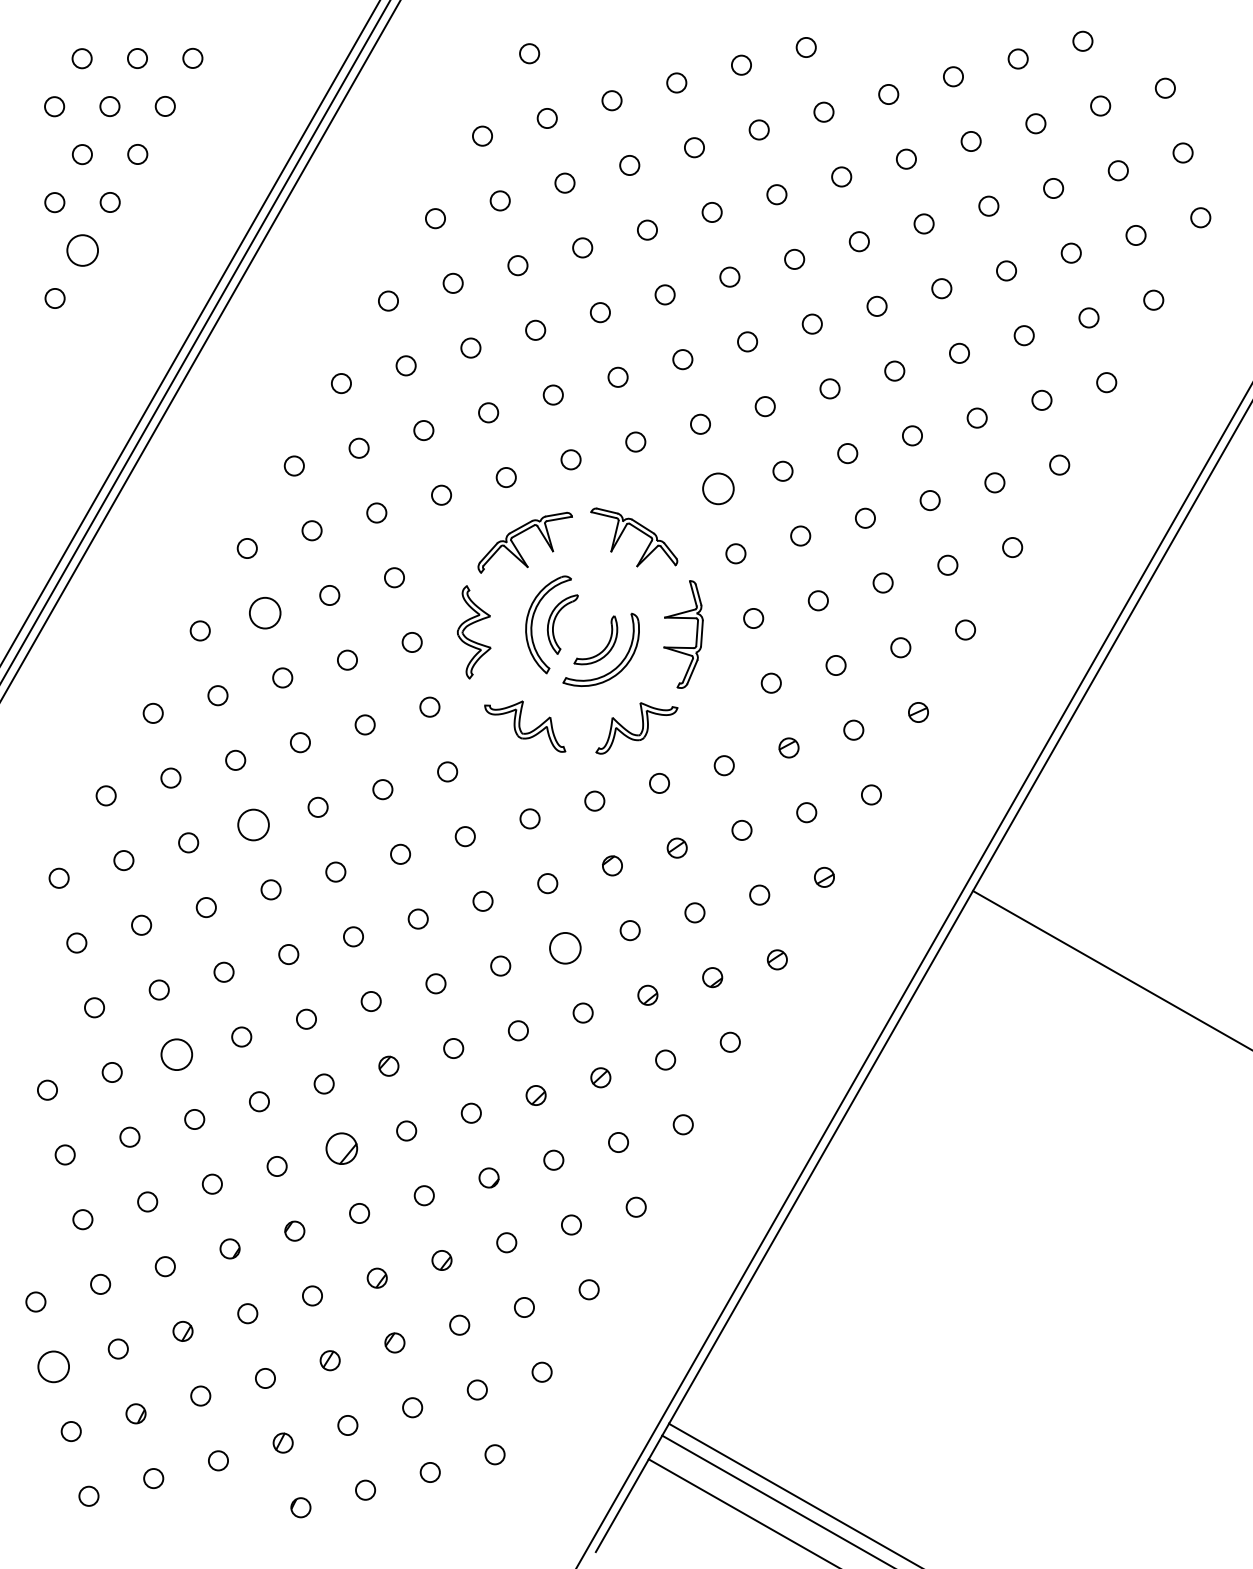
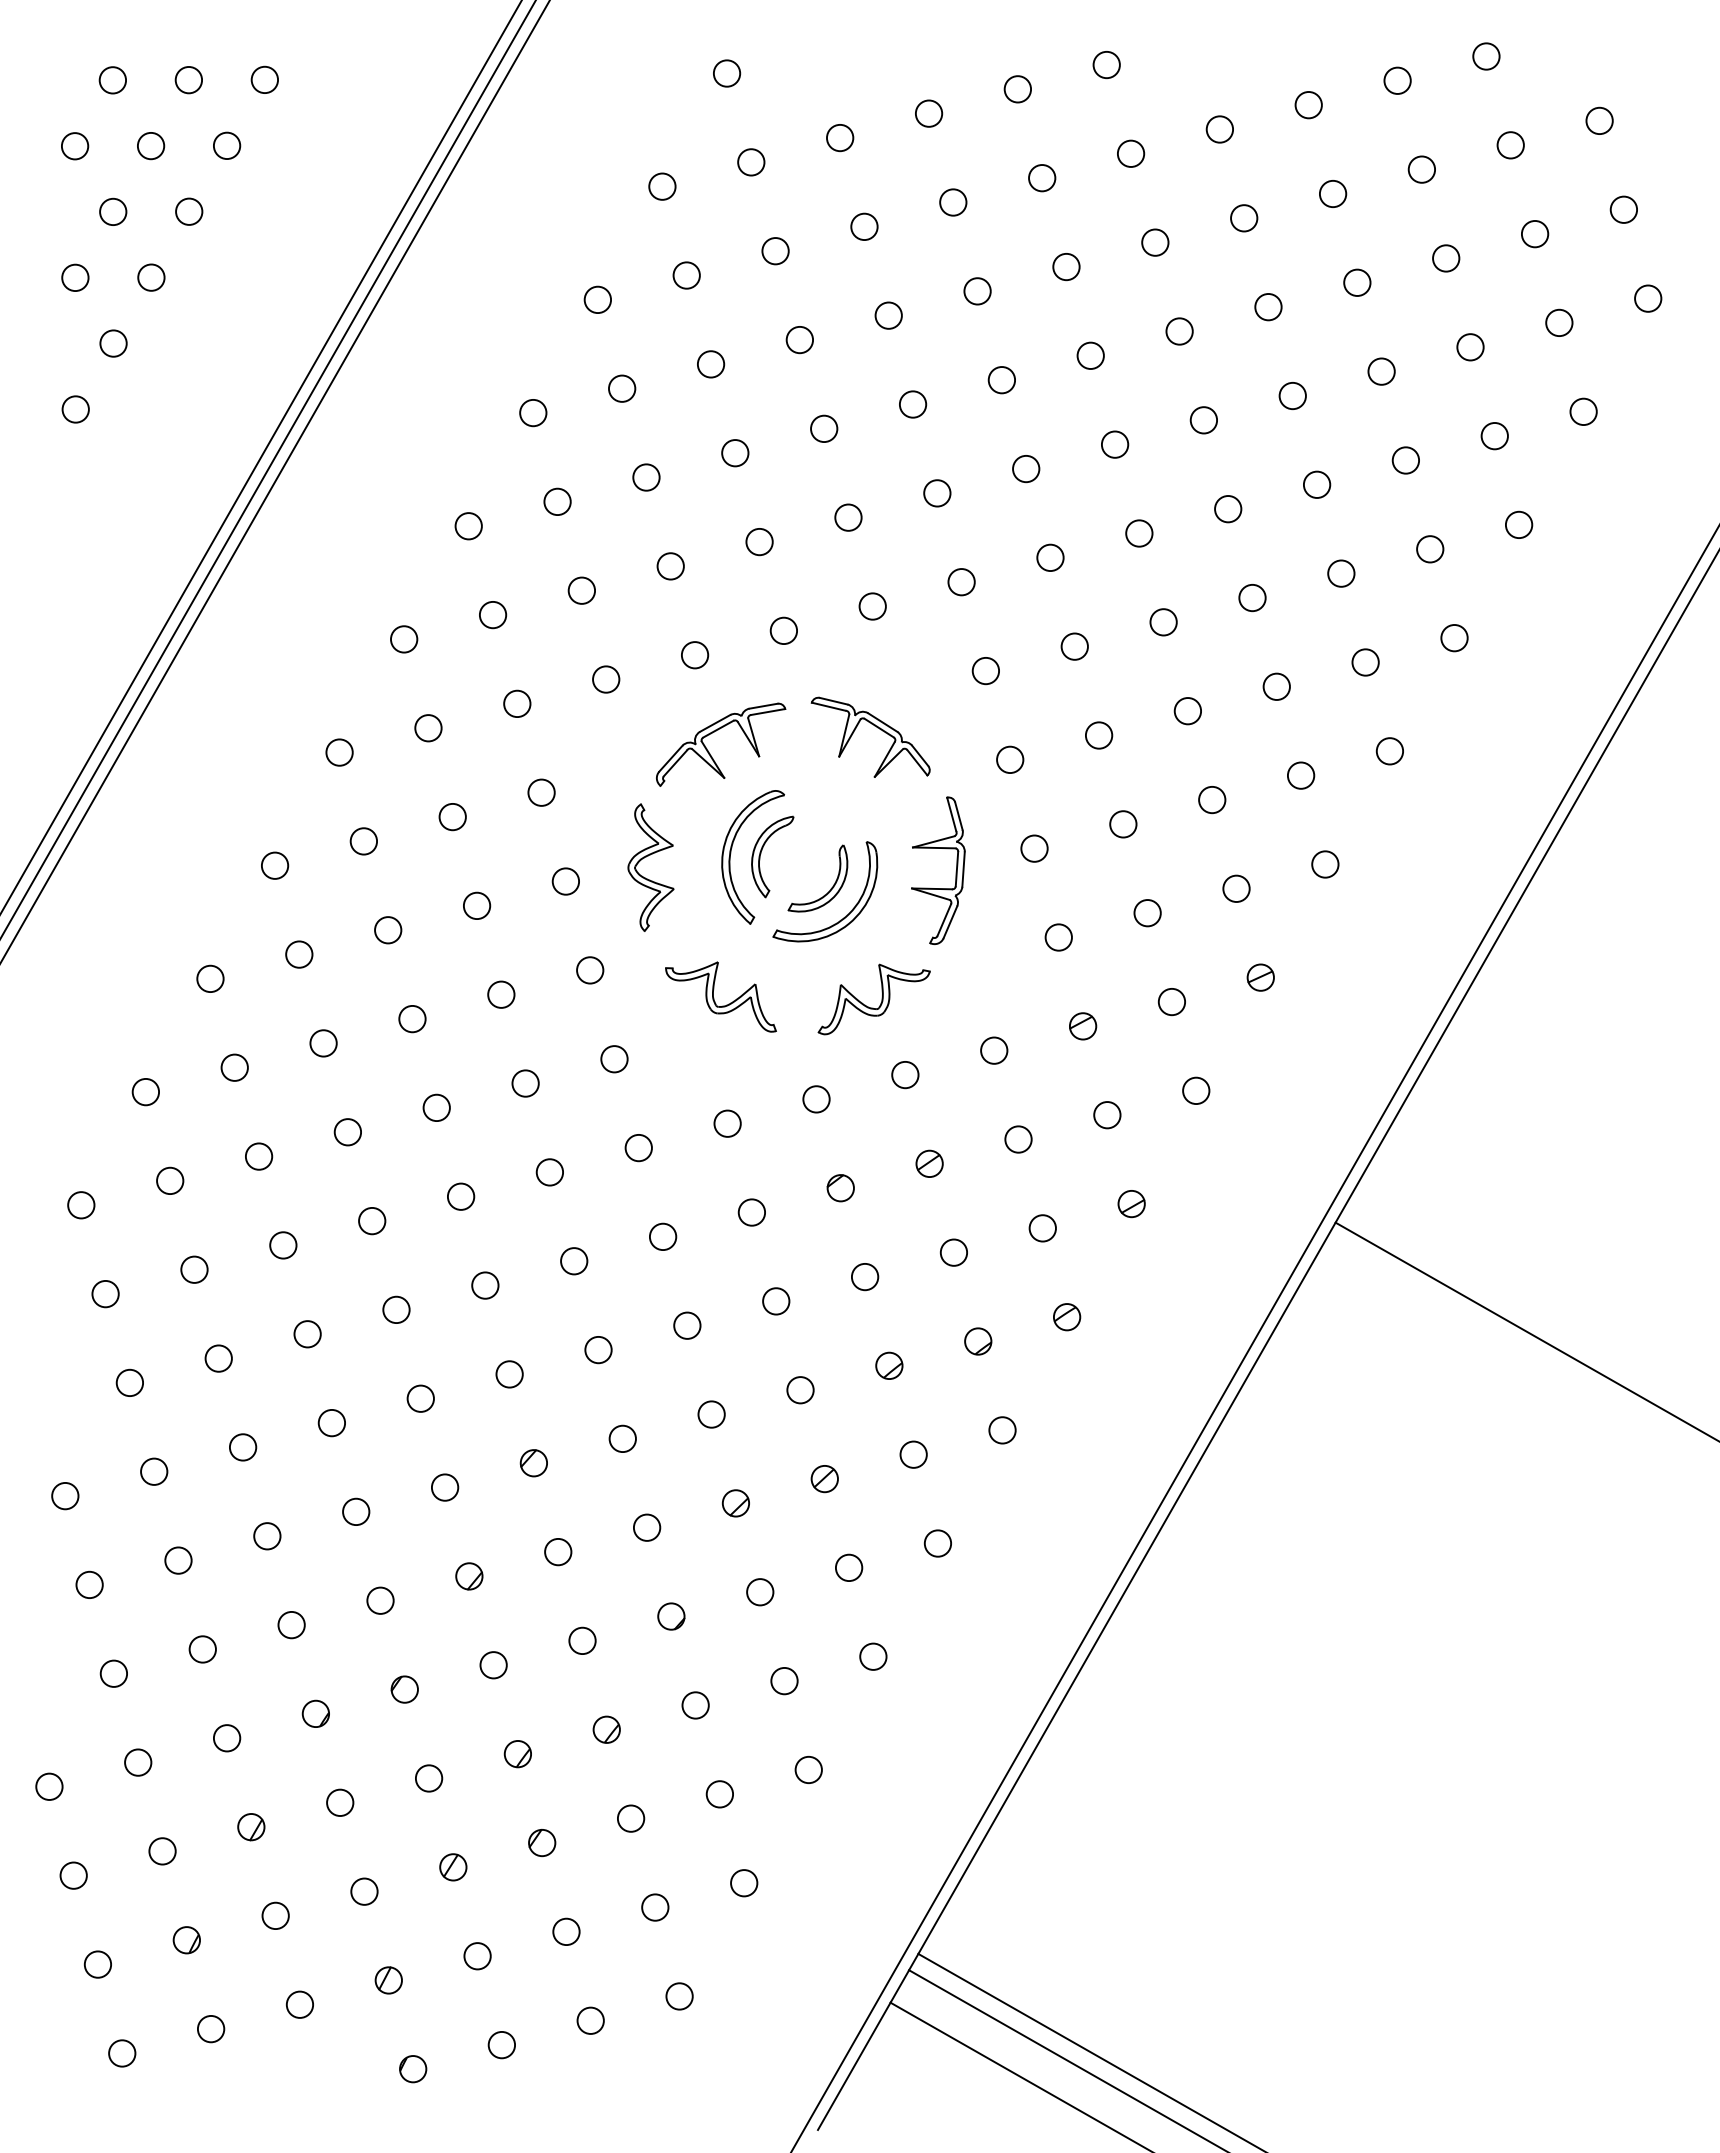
circle: (82, 250) -> (113, 343), size x0.62
circle: (717, 489) -> (985, 671), size x0.62
circle: (264, 613) -> (363, 841), size x0.62
circle: (253, 825) -> (347, 1132), size x0.62
circle: (565, 948) -> (776, 1301), size x0.62
circle: (177, 1054) -> (243, 1447), size x0.62
part: (341, 1148) -> (469, 1576), size x0.62
circle: (53, 1366) -> (73, 1875), size x0.62

